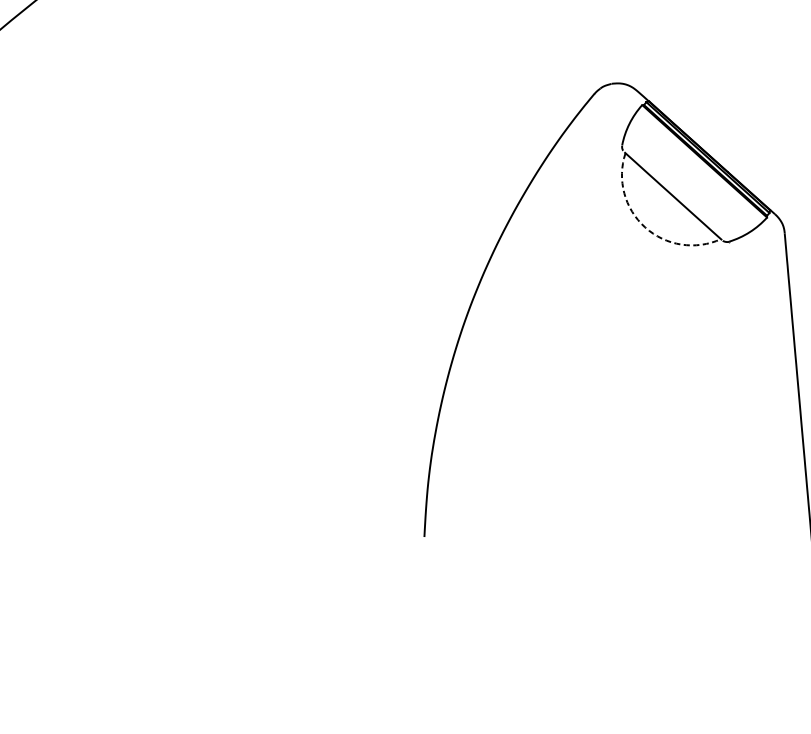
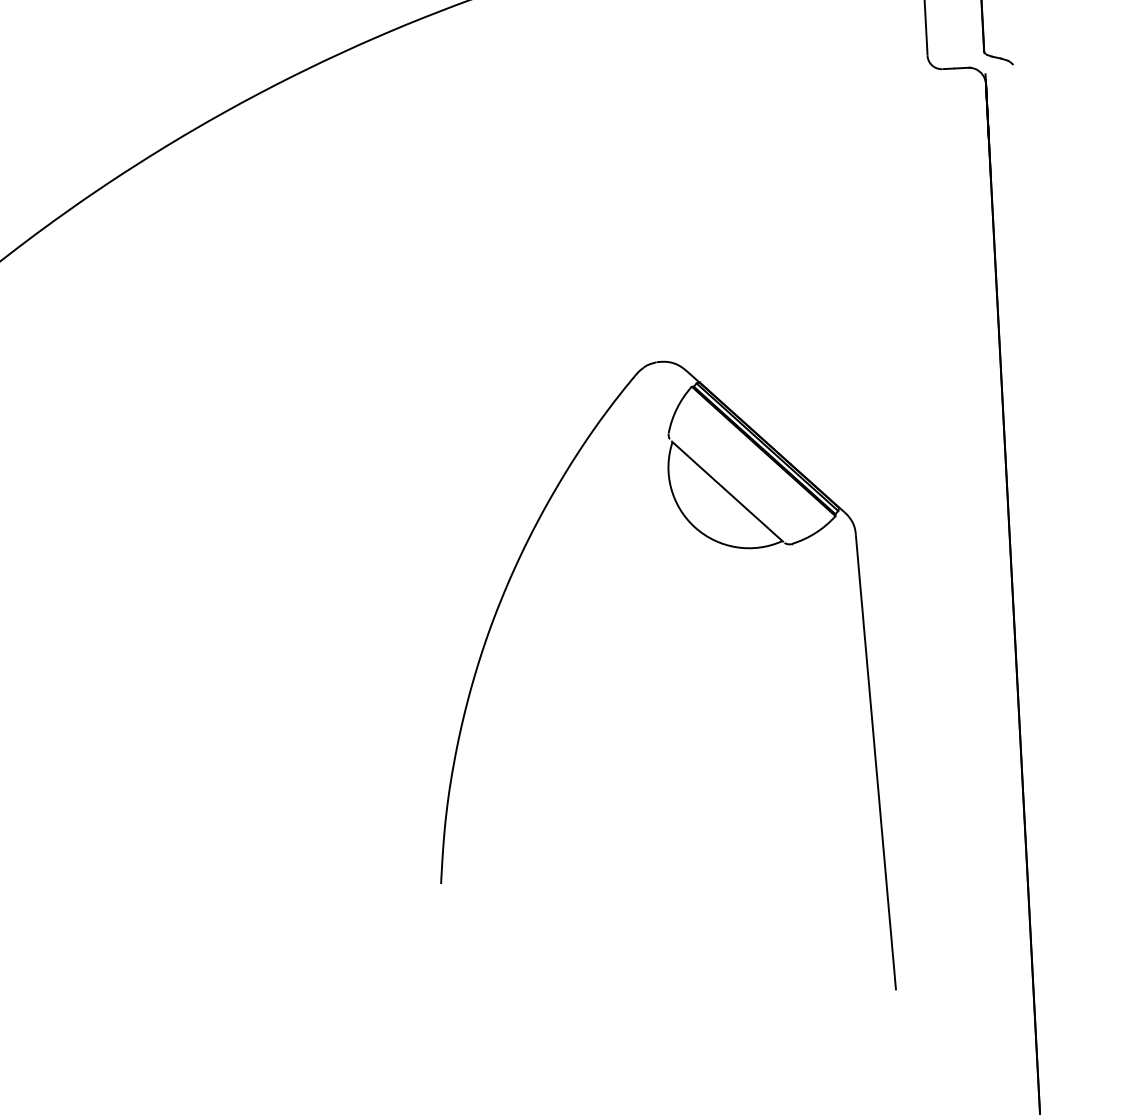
arc: (645, 227) -> (695, 527), dashed -> solid

